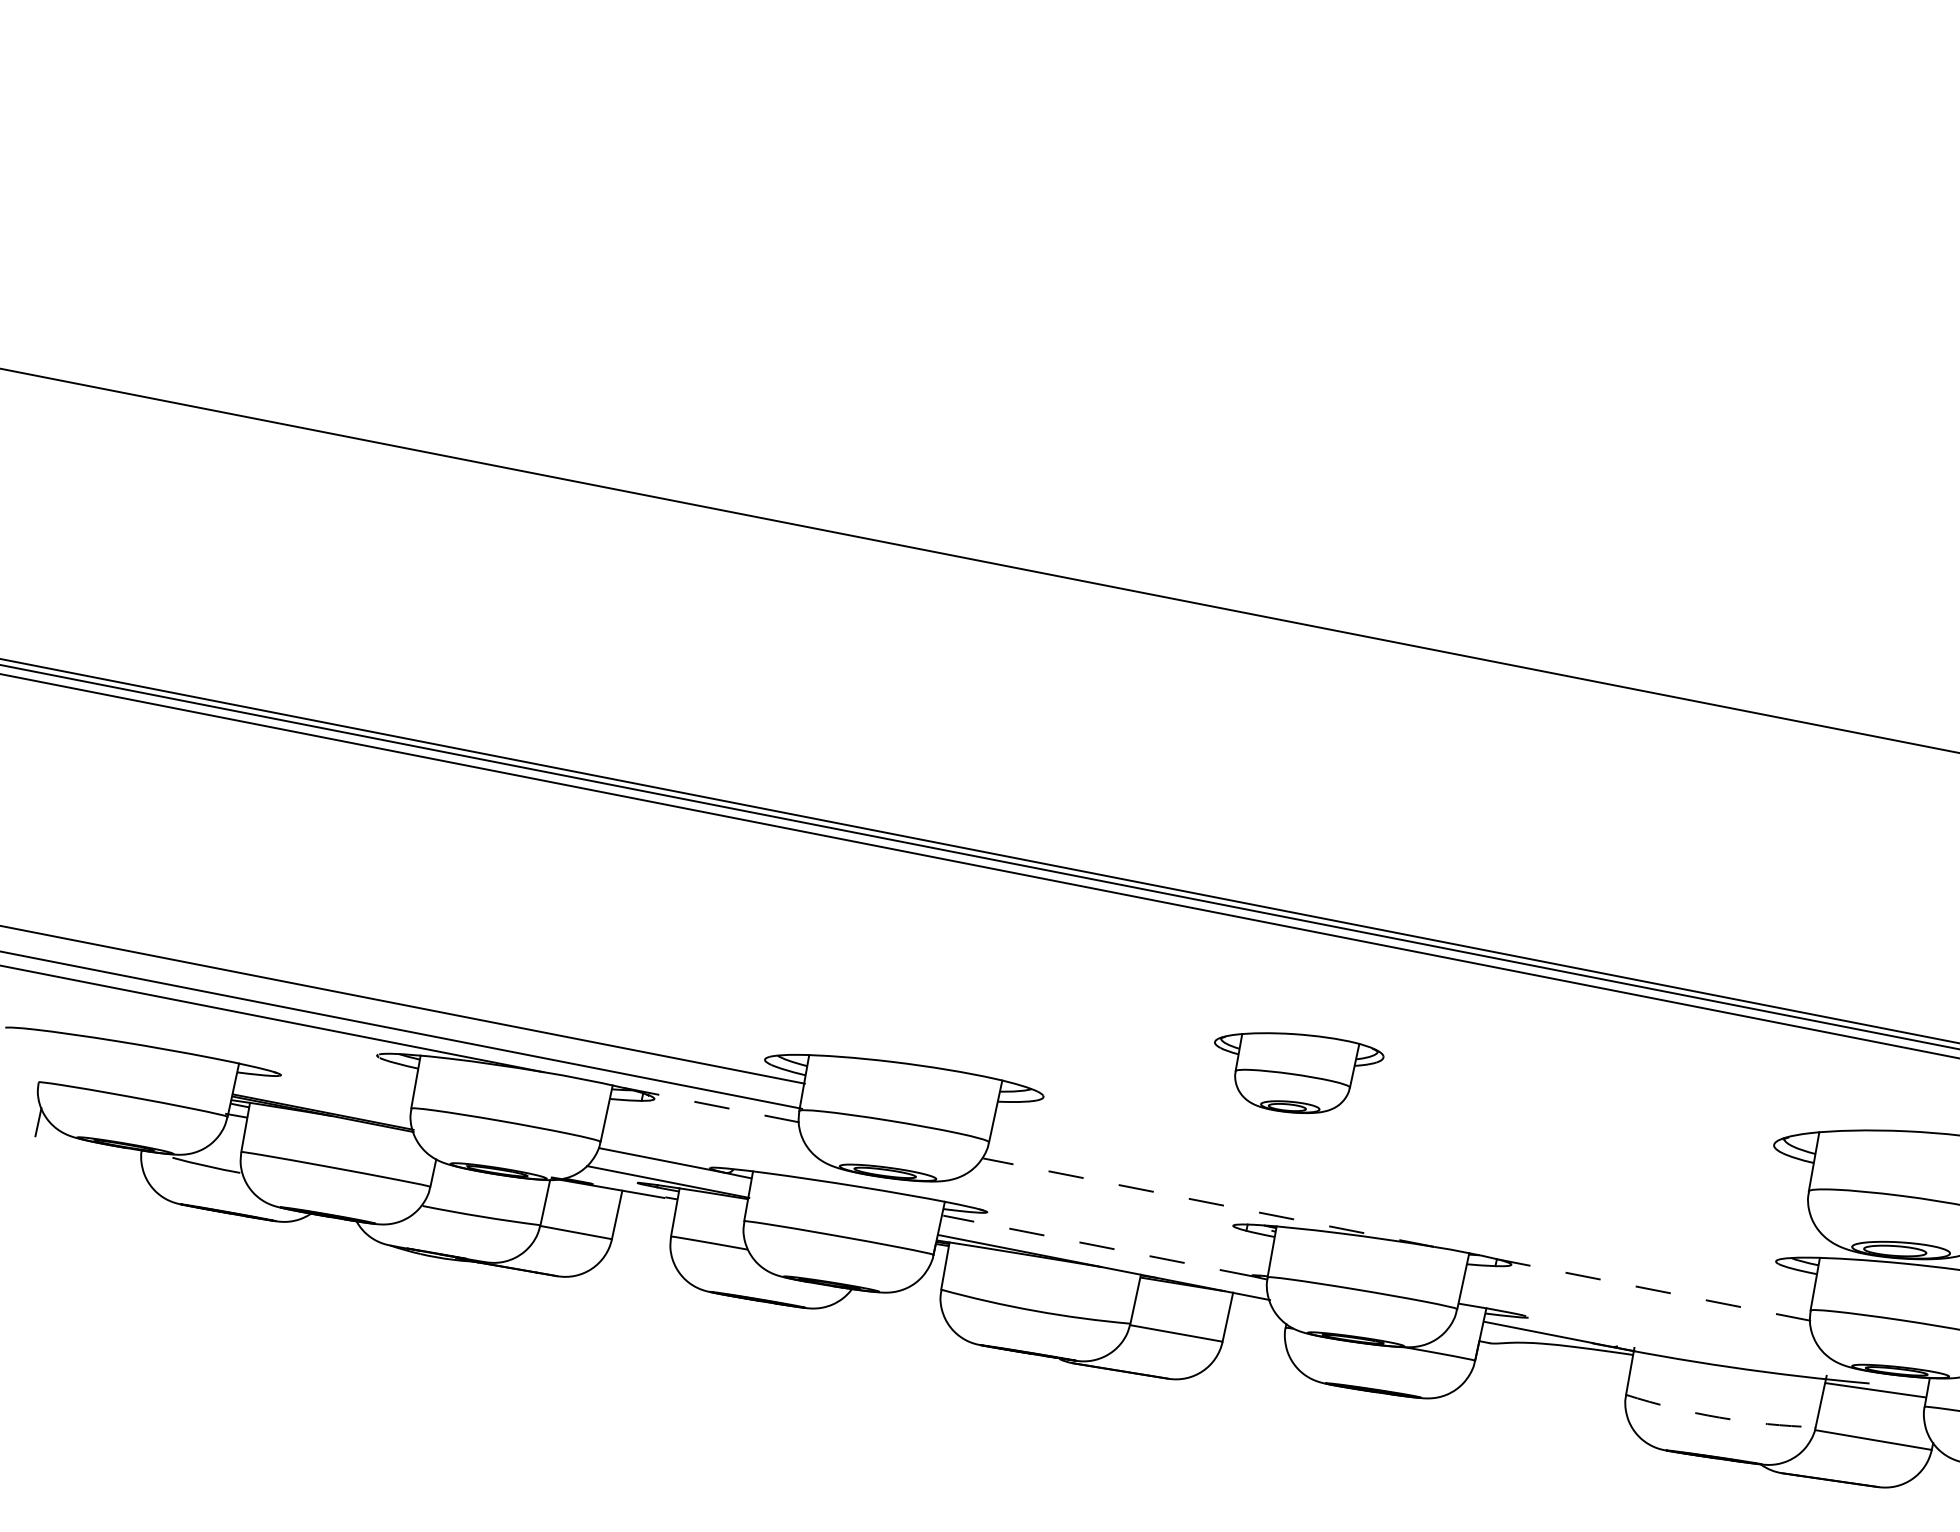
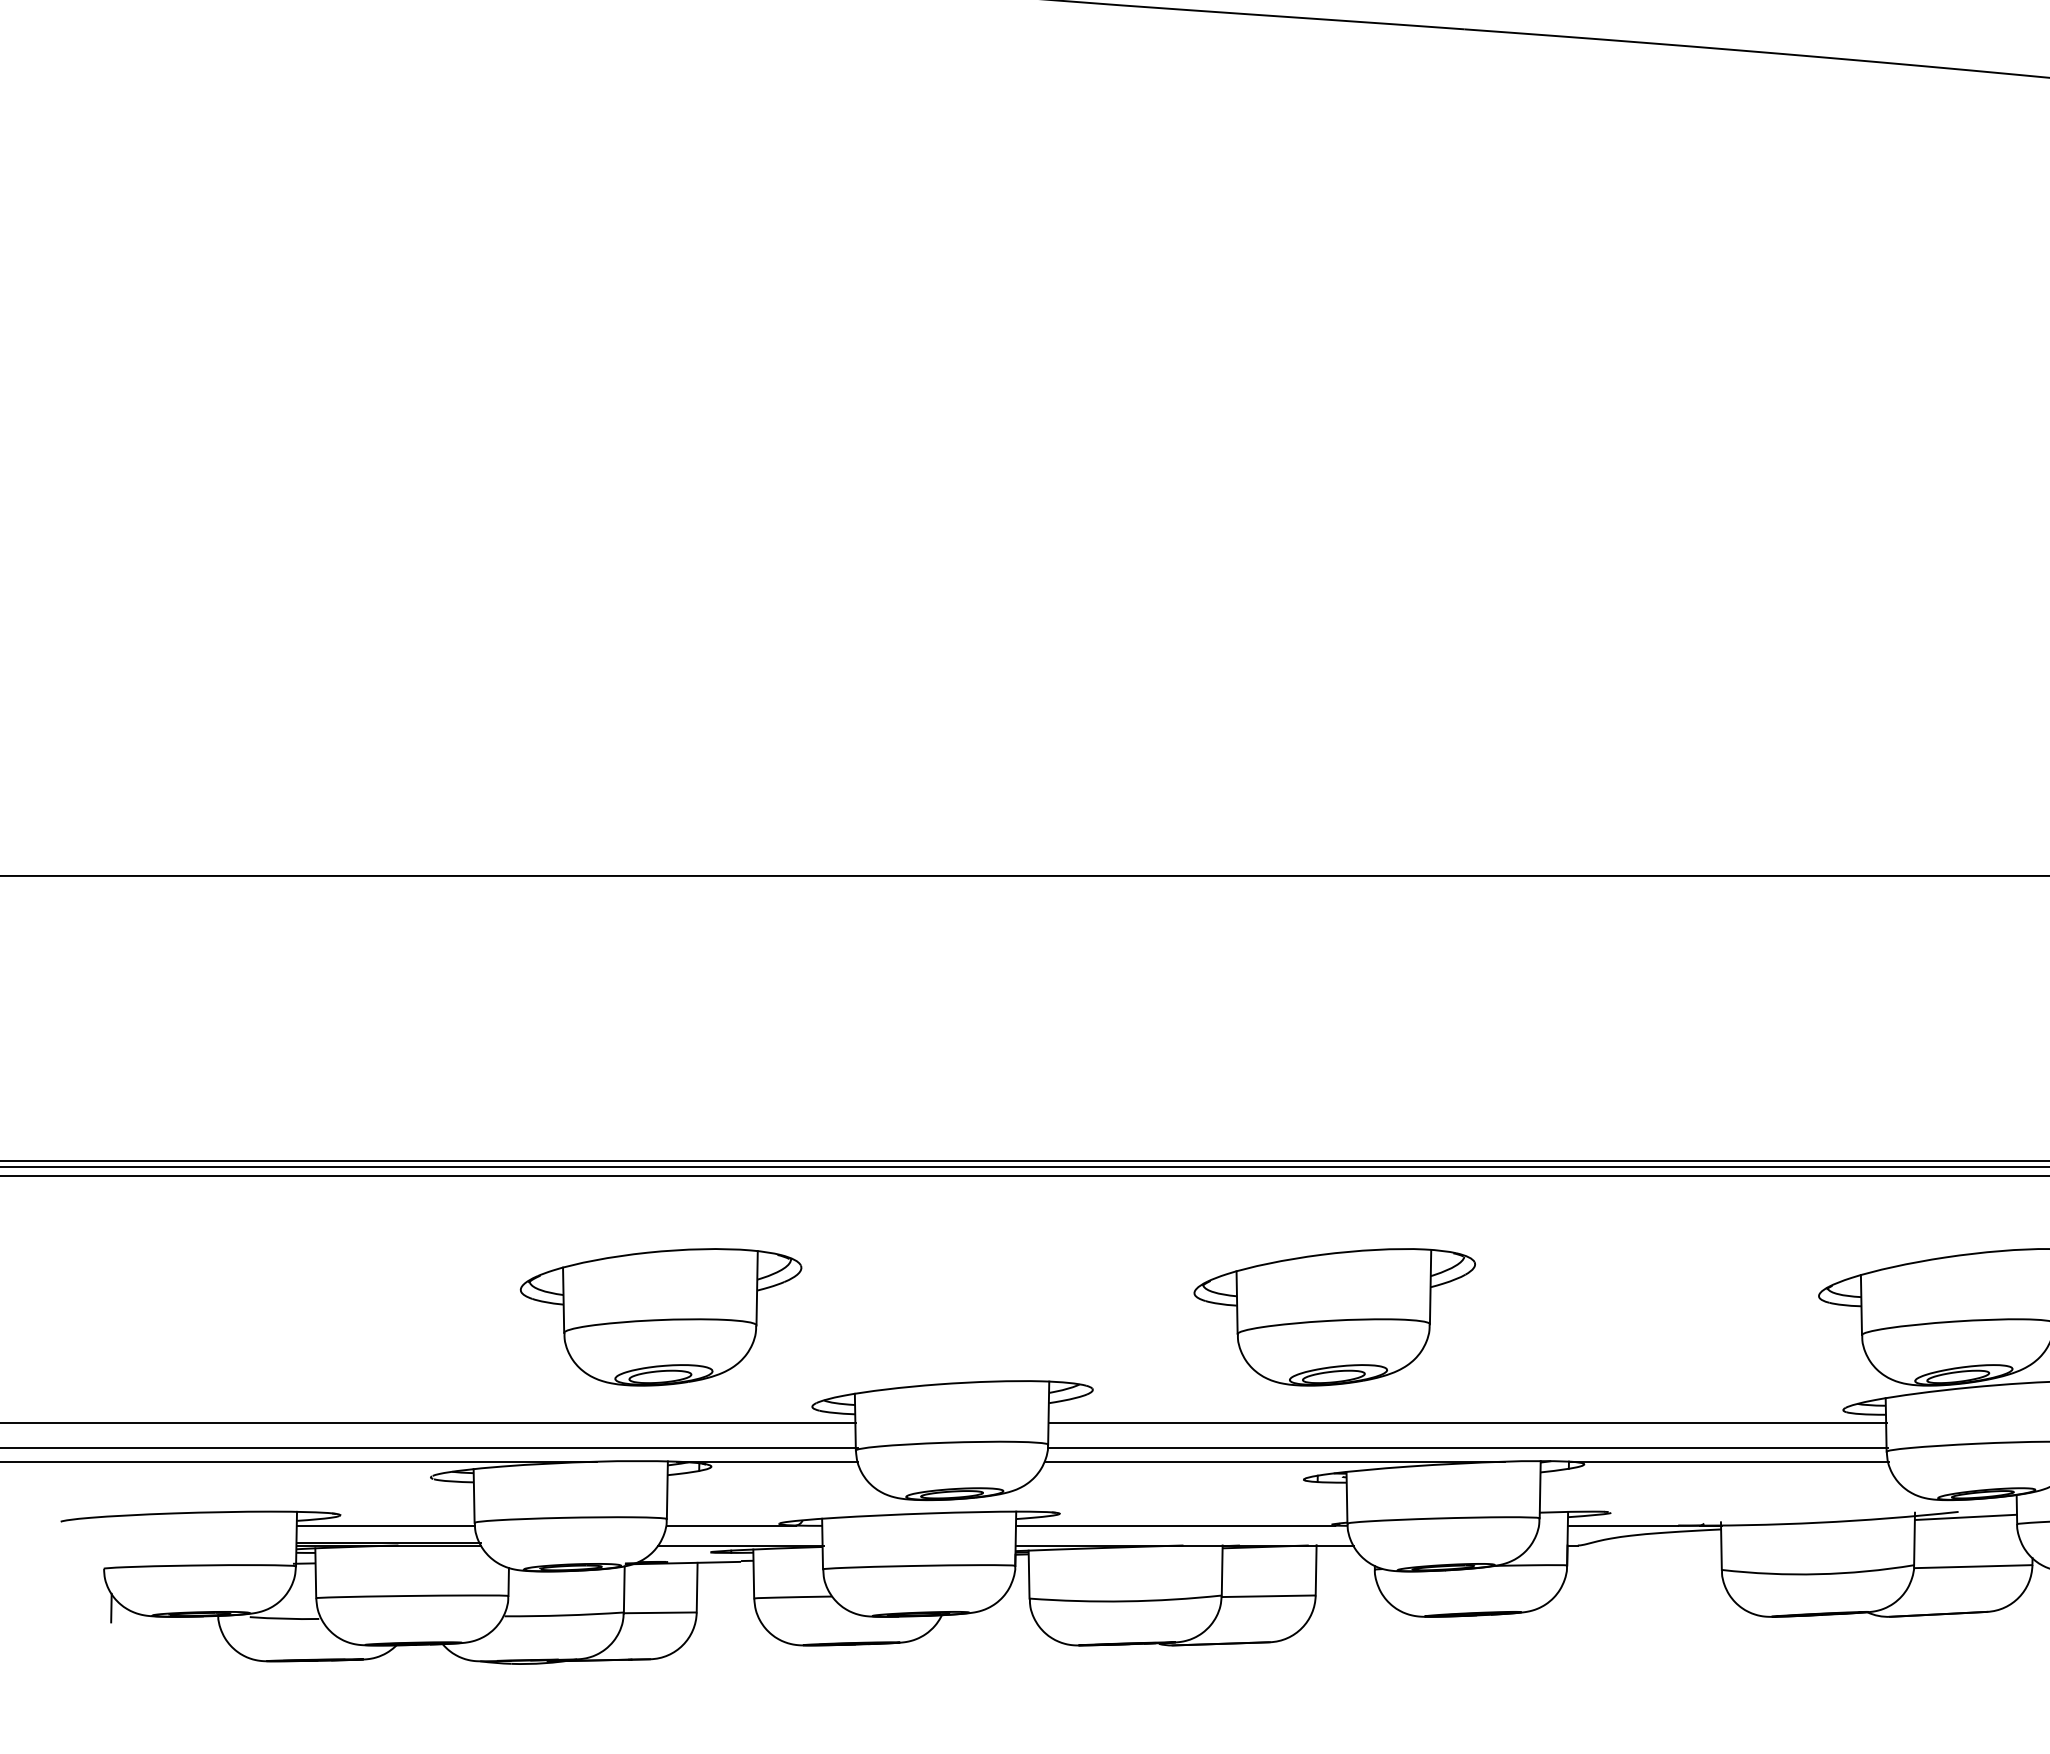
part: (633, 942) -> (660, 1317), added
part: (1294, 1072) -> (1334, 1317), size x1.67
line: (323, 1093) -> (385, 1525), added
line: (710, 1104) -> (767, 1461), dashed -> solid
line: (1404, 1201) -> (1467, 1422), added
line: (1208, 1202) -> (1275, 1461), dashed -> solid
line: (1400, 1225) -> (1467, 1447), added
line: (1099, 1246) -> (1176, 1525), dashed -> solid
line: (1654, 1289) -> (1729, 1461), dashed -> solid
arc: (1720, 1417) -> (1818, 1574), dashed -> solid

